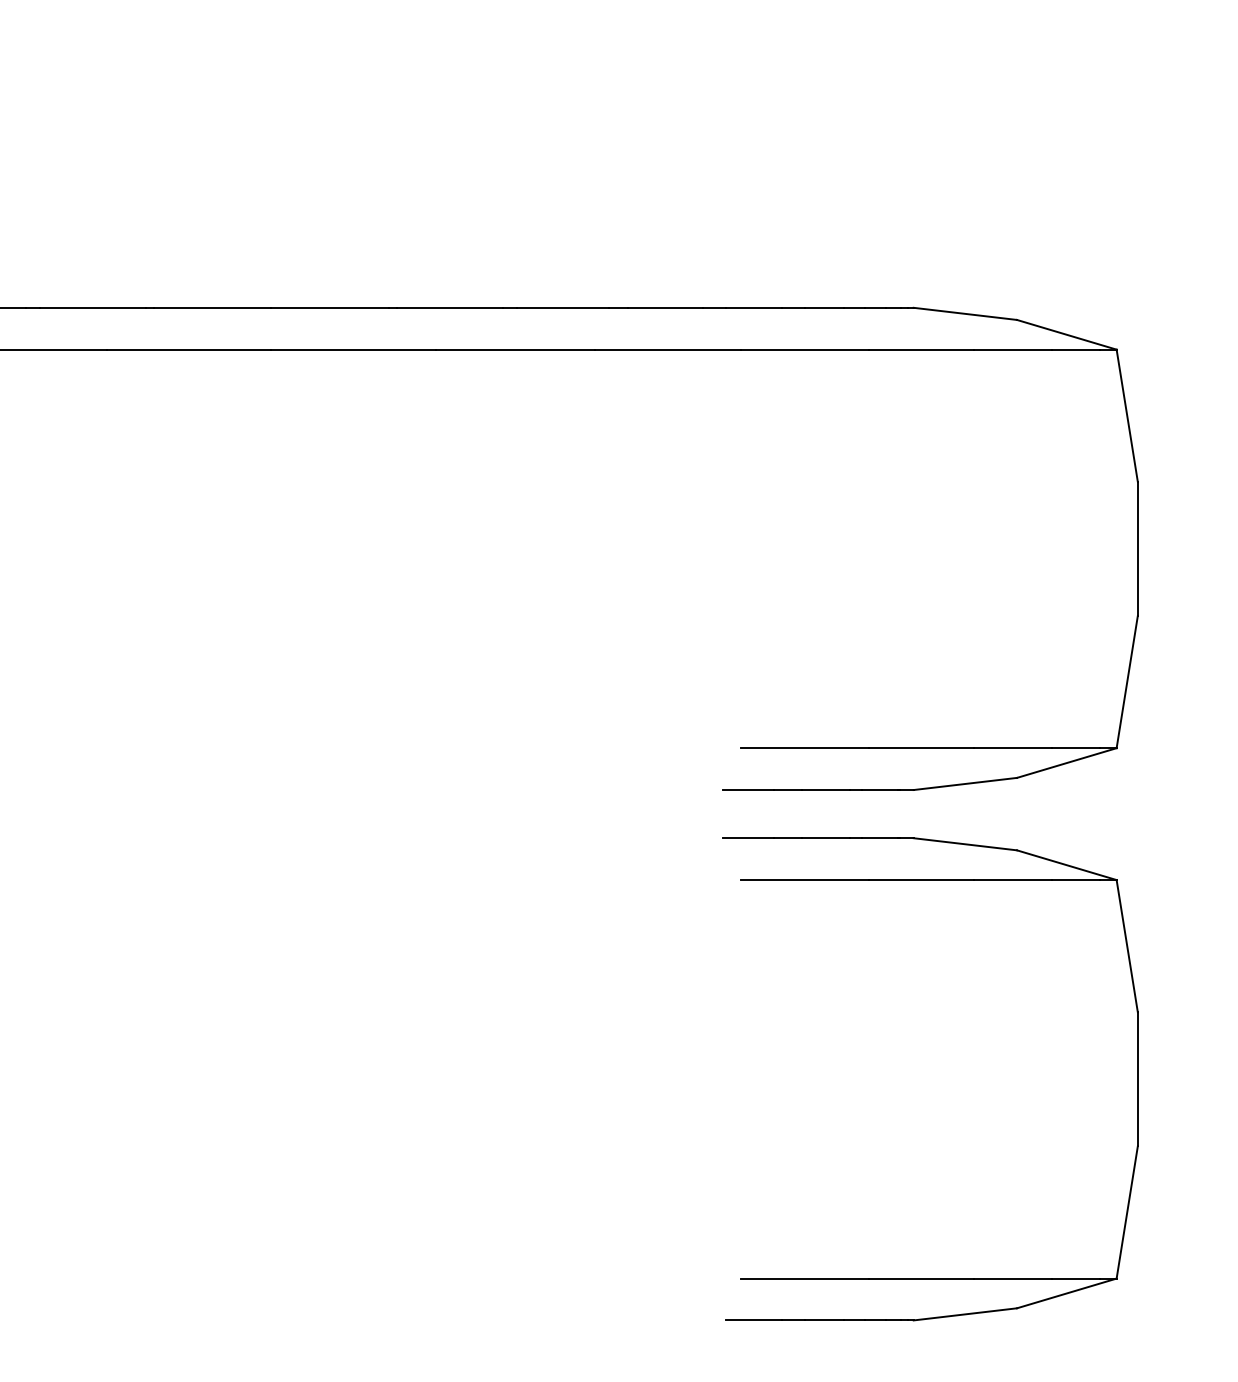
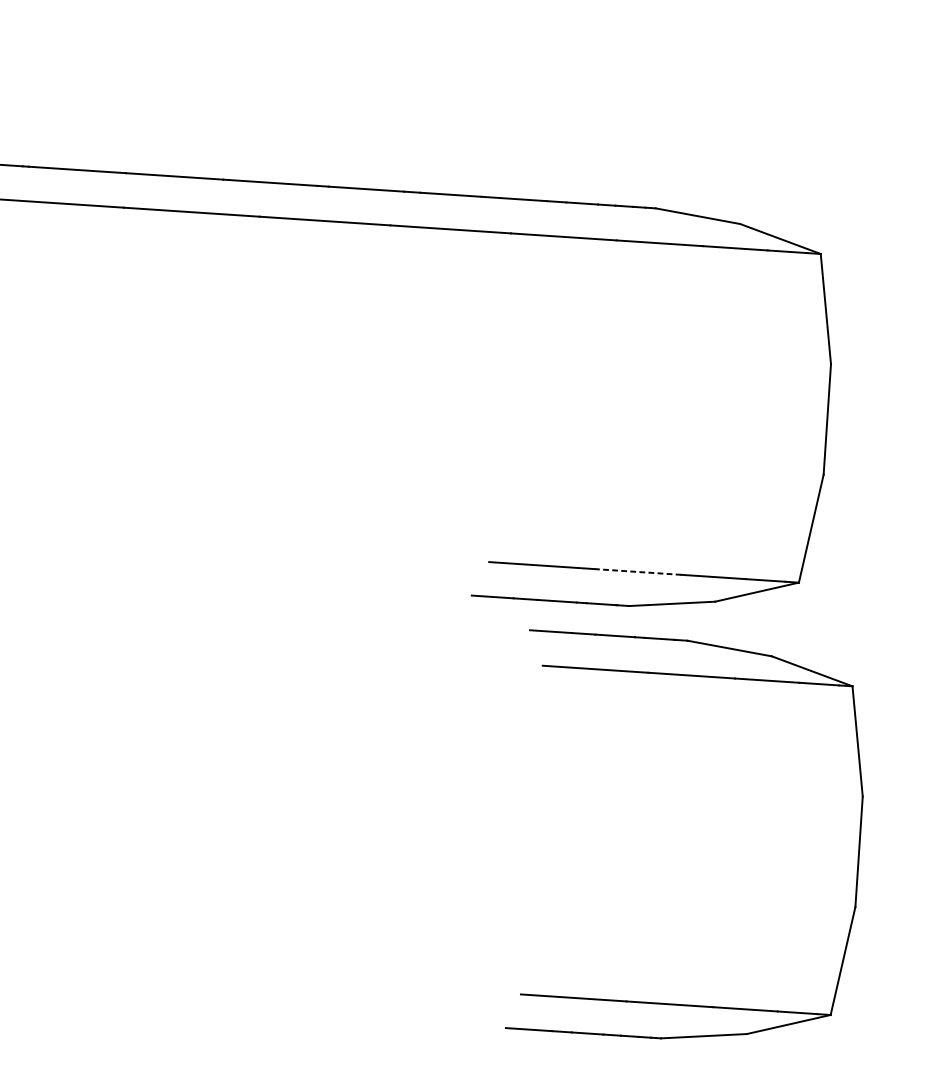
line: (921, 748) -> (637, 572), solid -> dashed
part: (930, 880) -> (698, 676), moved

